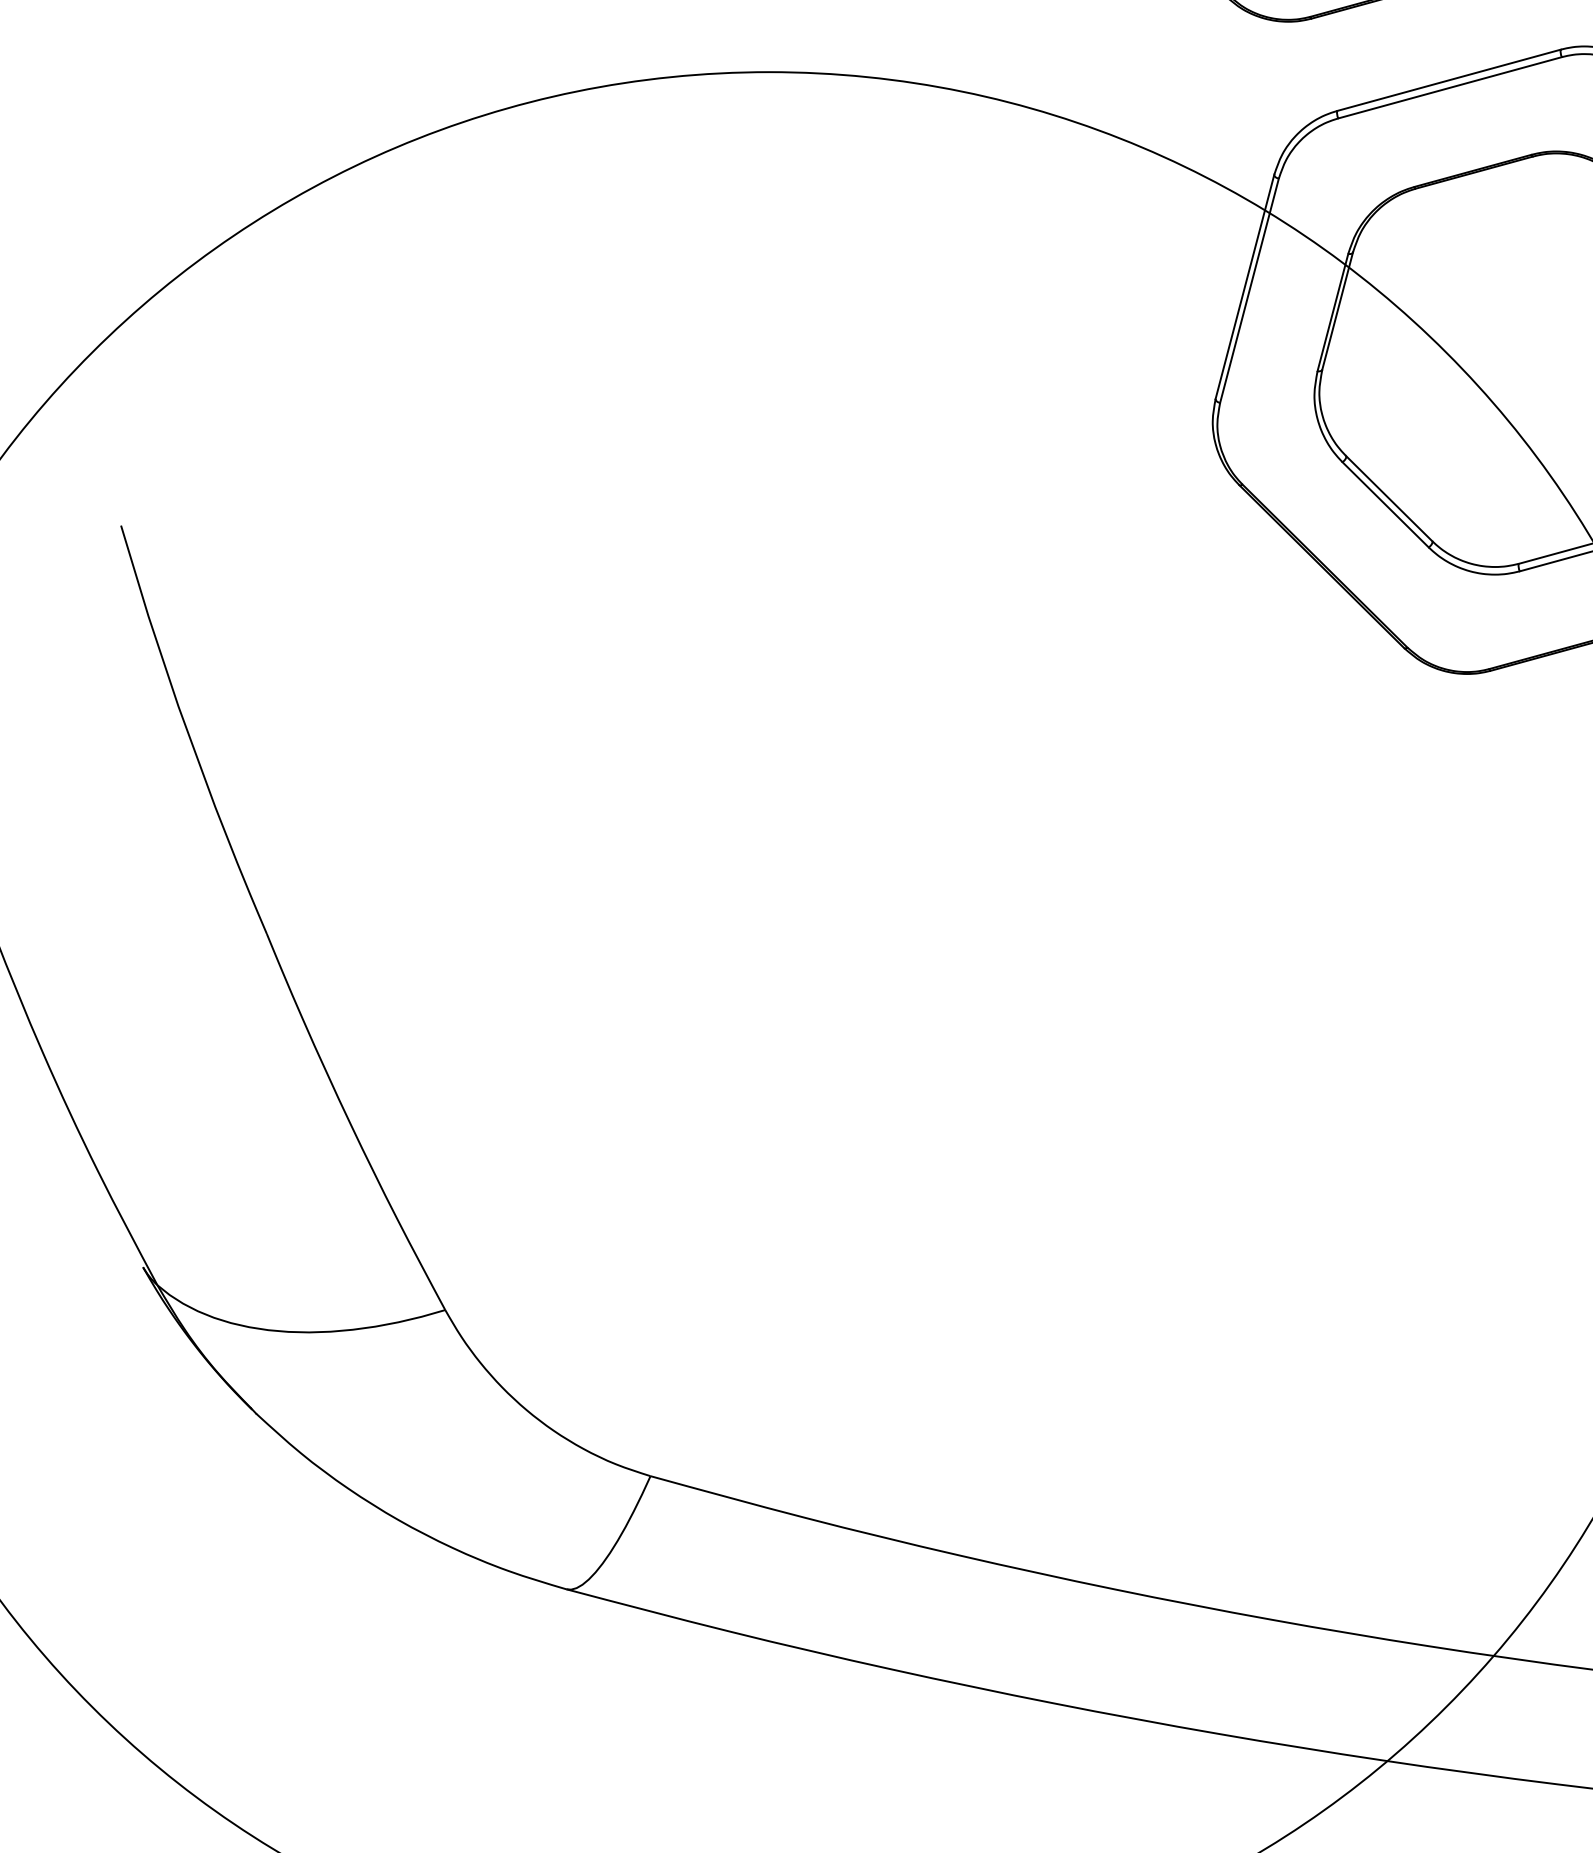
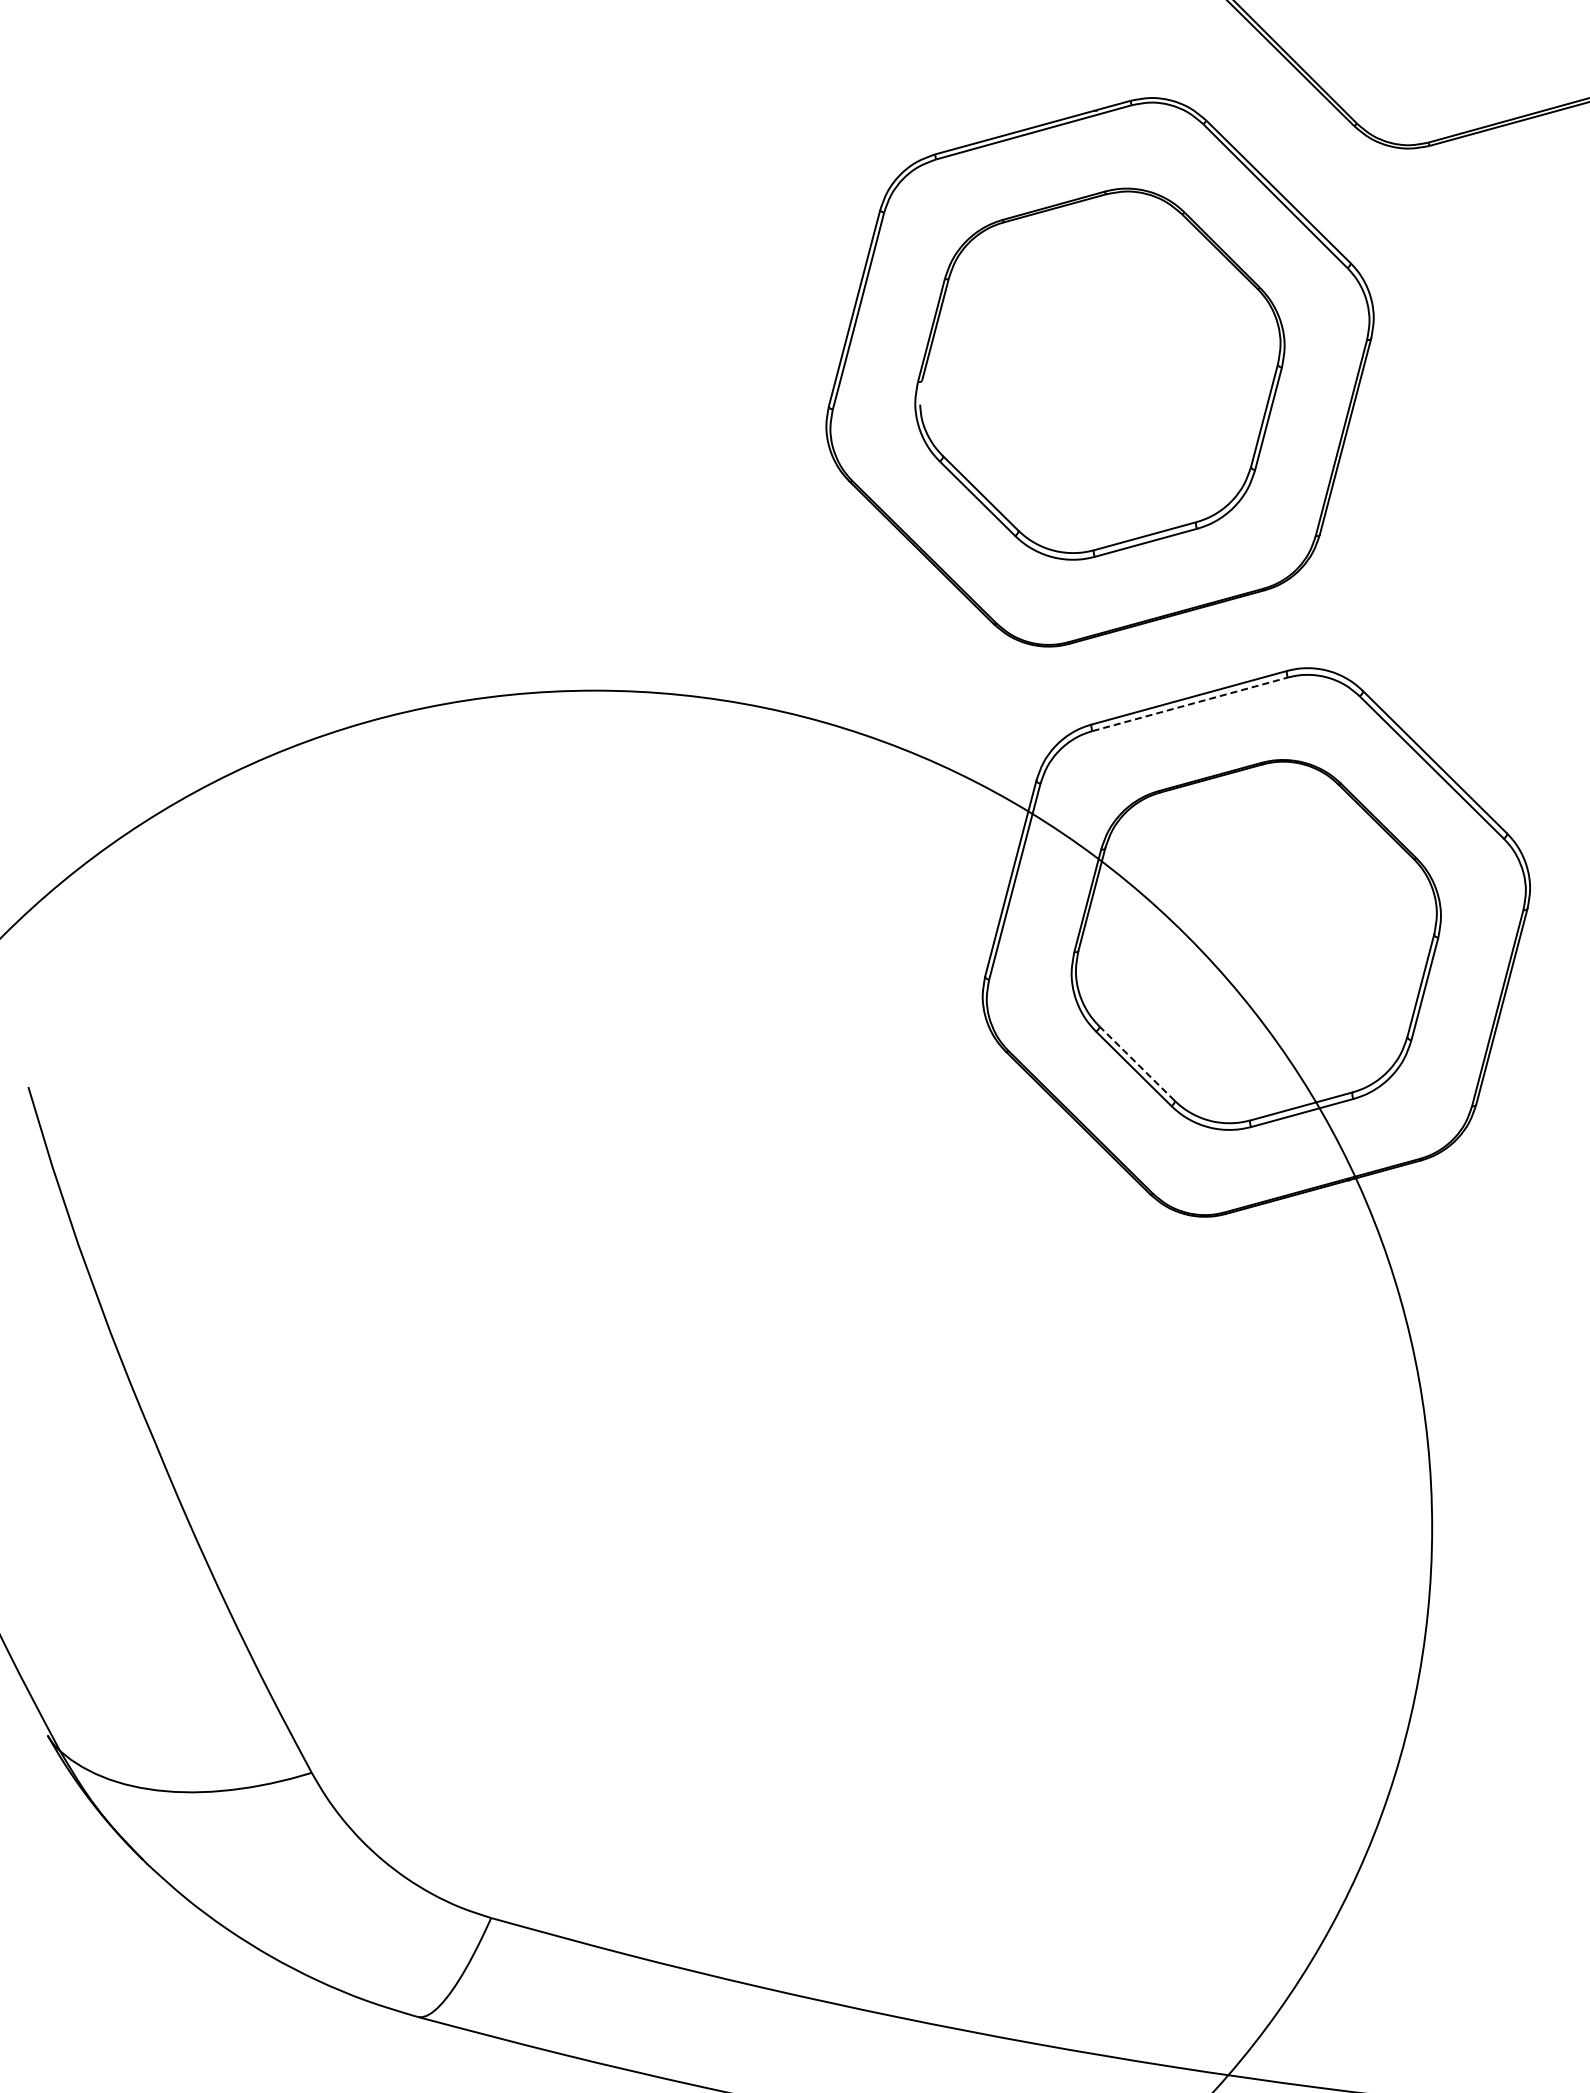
line: (1450, 87) -> (1190, 704), solid -> dashed
line: (1388, 498) -> (1136, 1063), solid -> dashed

